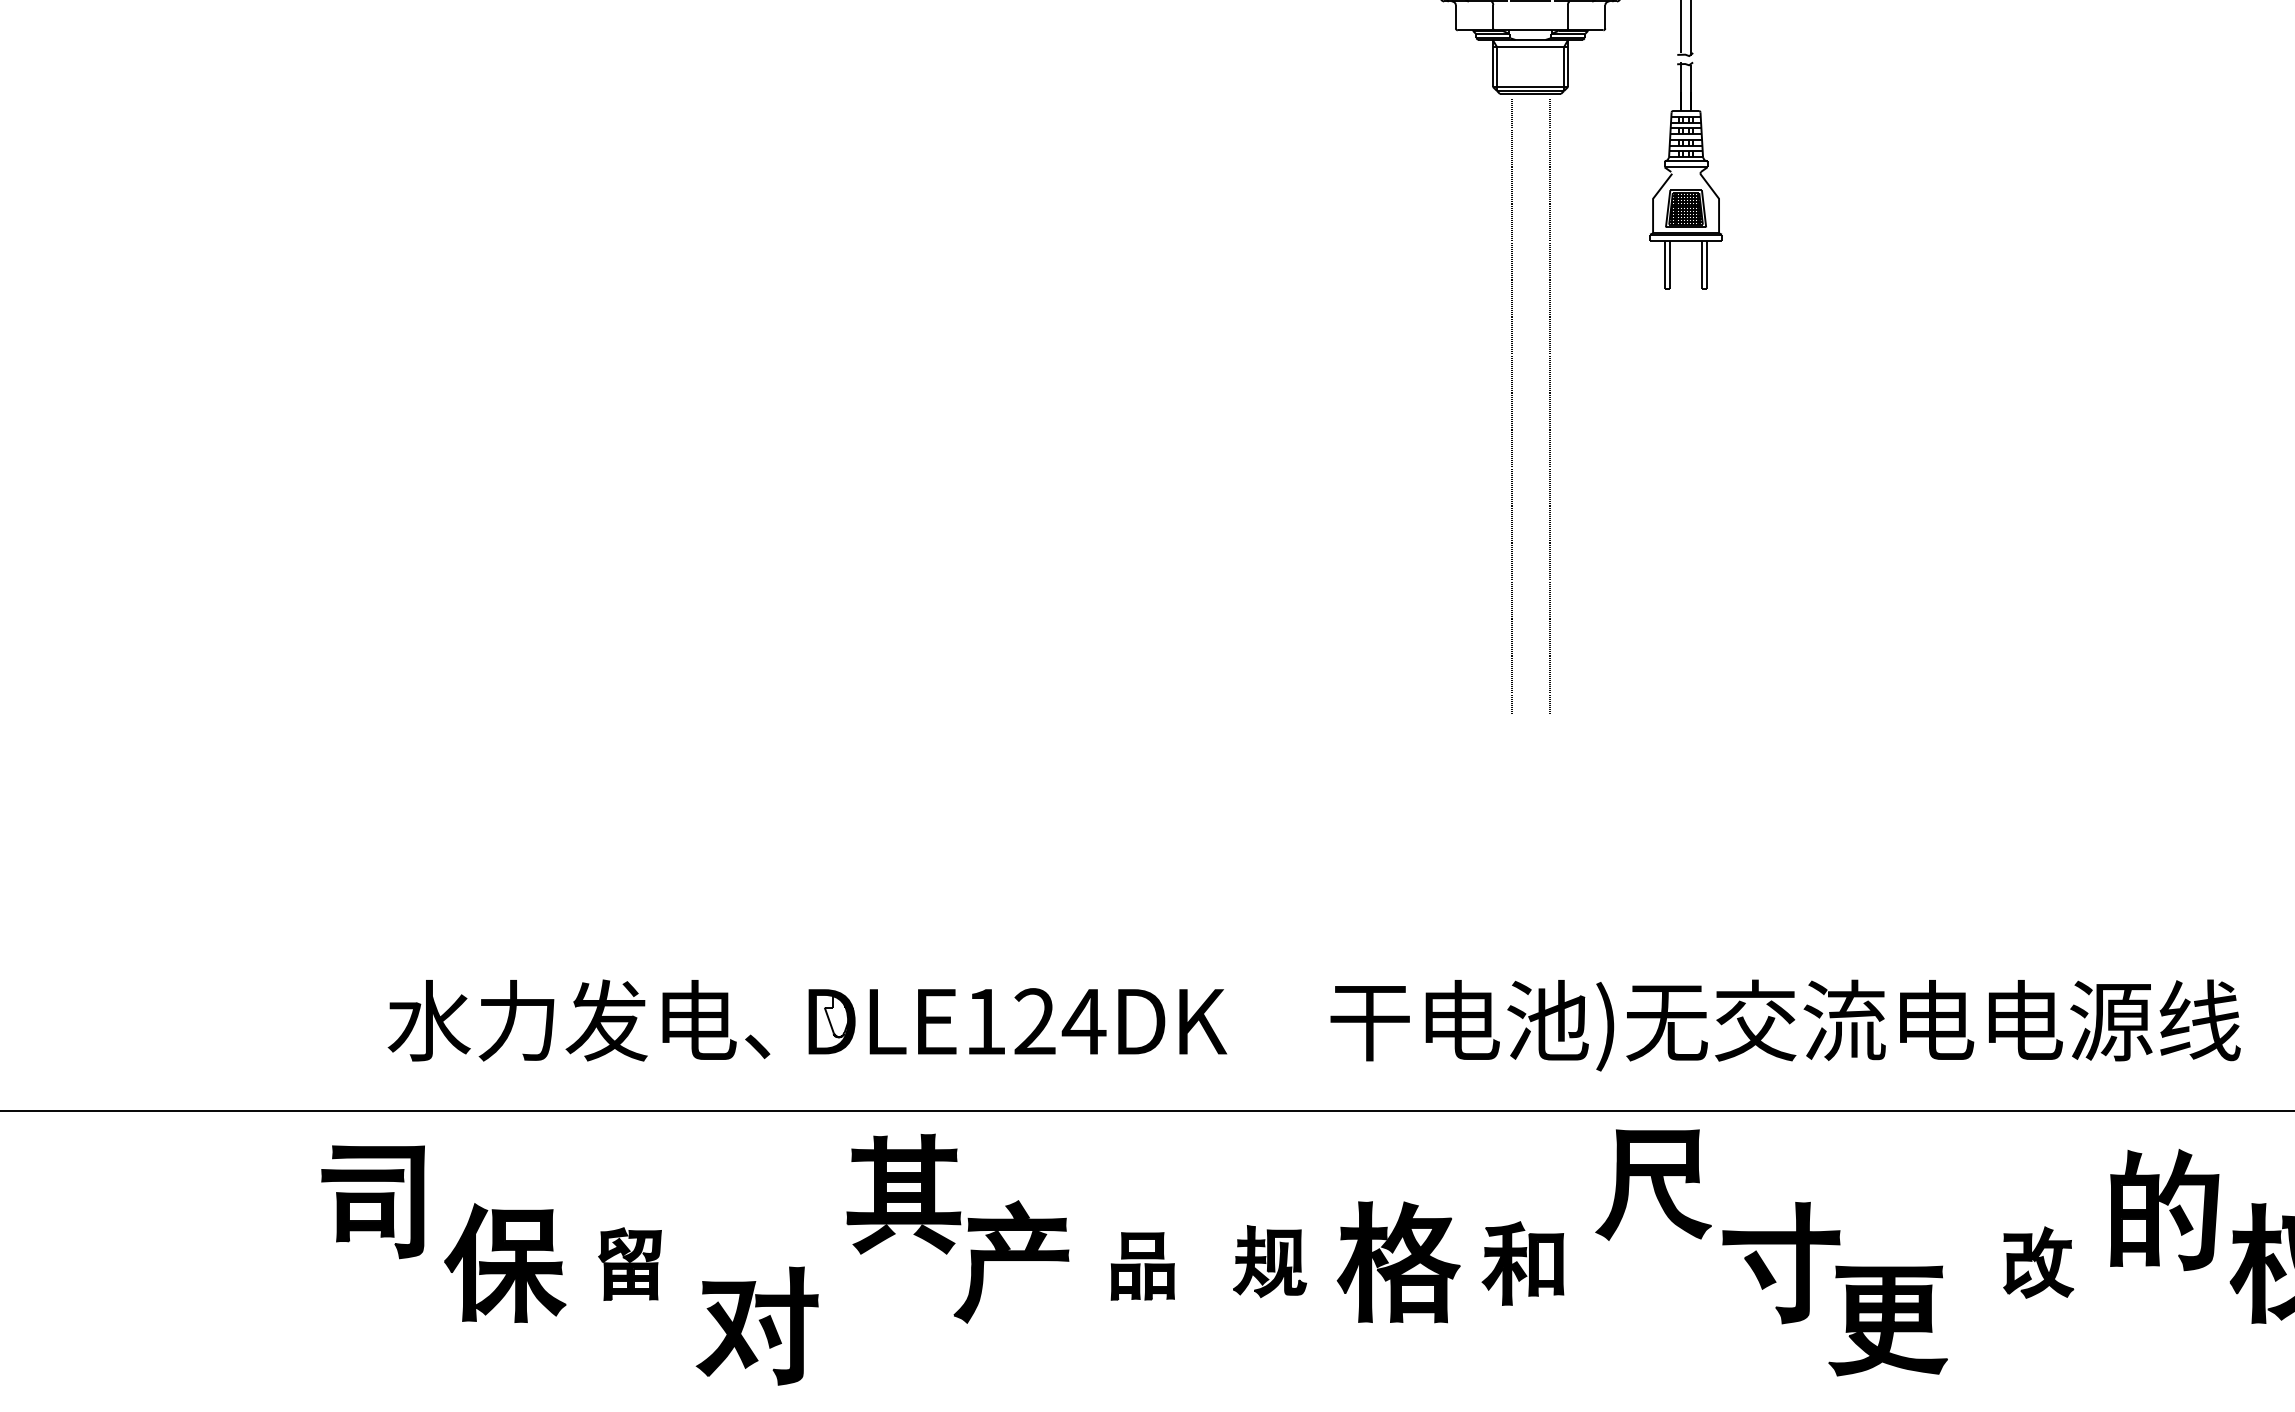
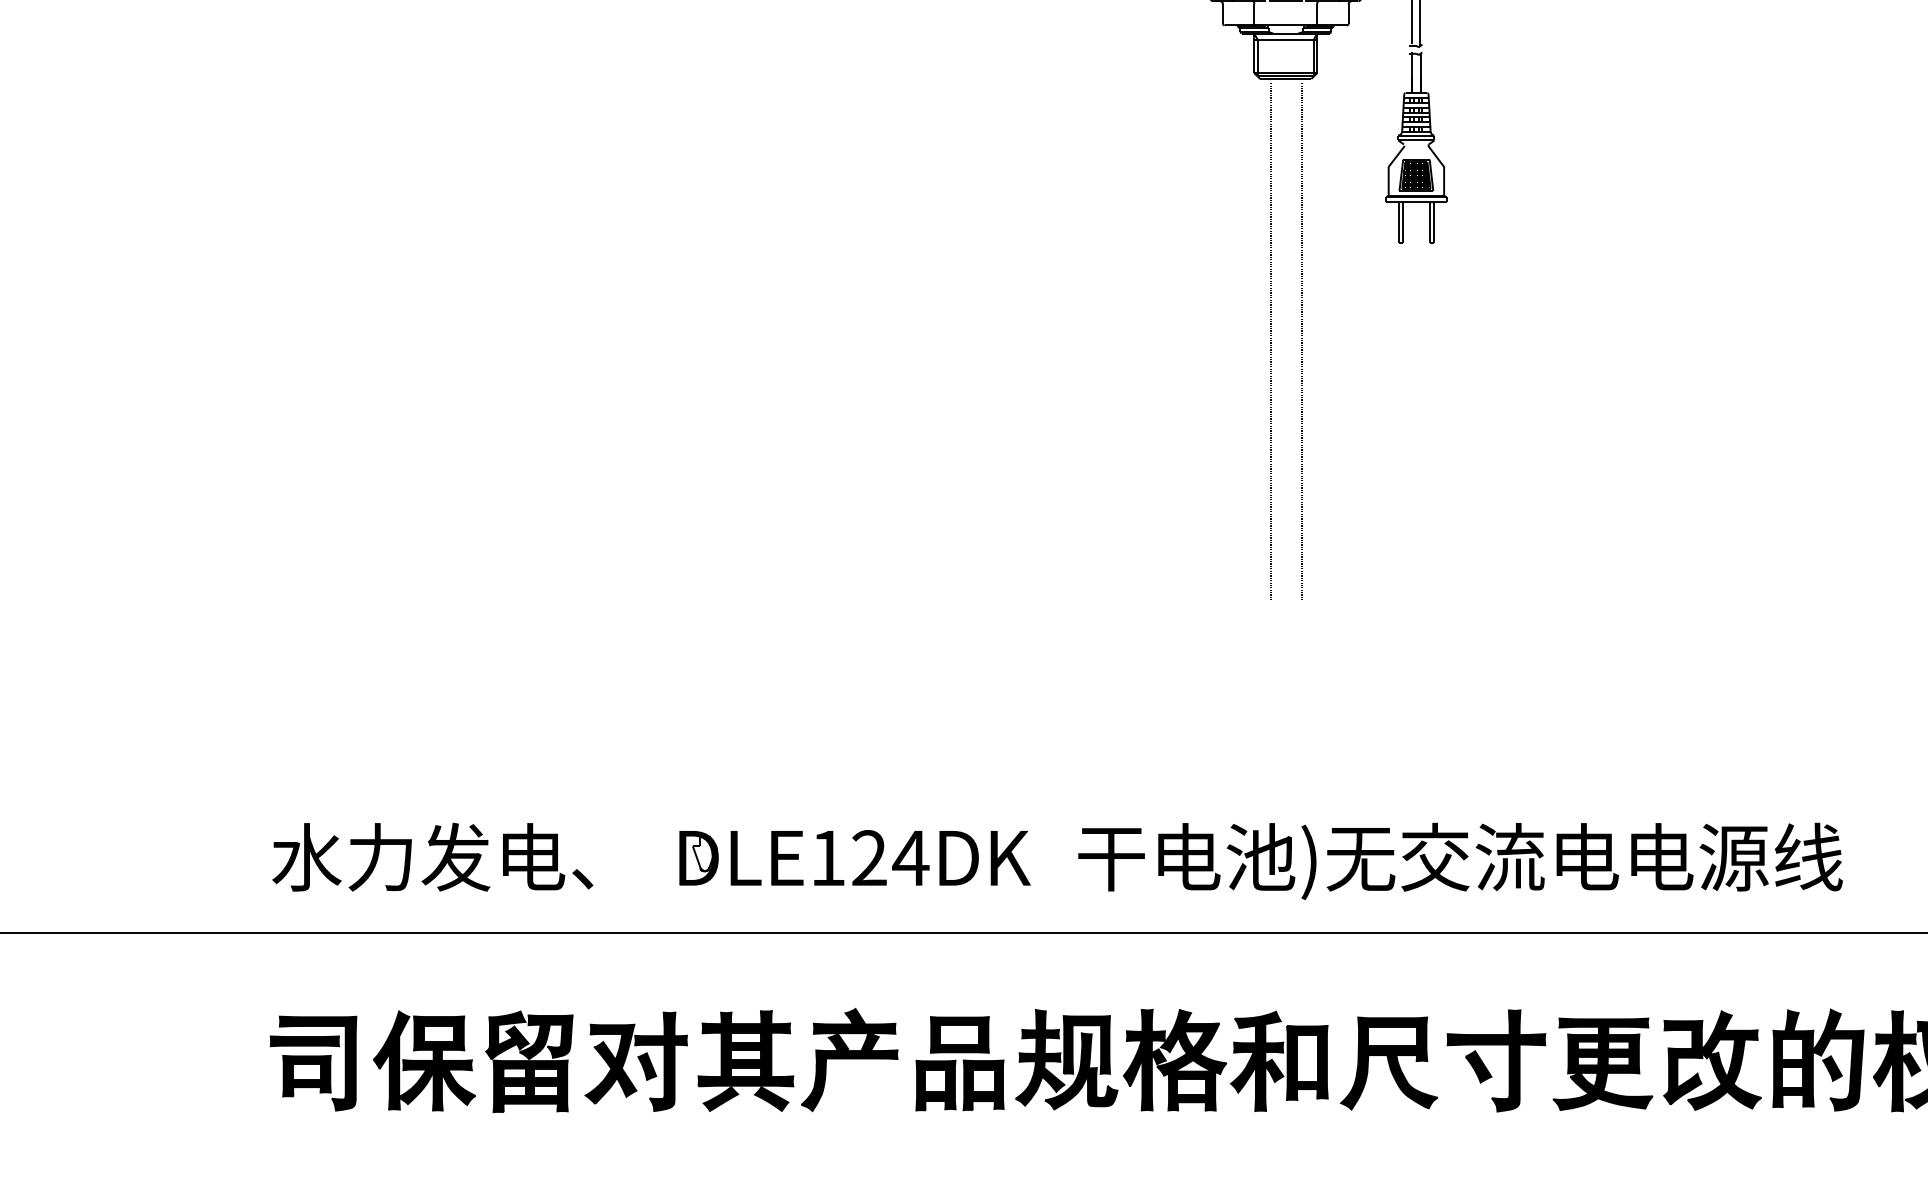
text: (578, 1020) -> (432, 857), moved
text: (1785, 1025) -> (1460, 861), moved
part: (1653, 1184) -> (1389, 1062), moved
part: (903, 1193) -> (745, 1060), moved
part: (372, 1202) -> (313, 1063), moved
part: (2164, 1210) -> (1818, 1060), moved
part: (1269, 1261) -> (1066, 1059), size x1.67
part: (2038, 1262) -> (1712, 1060), size x1.67
part: (629, 1263) -> (528, 1061), size x1.67
part: (1522, 1263) -> (1279, 1061), size x1.43
part: (1142, 1266) -> (959, 1063), size x1.67
part: (1887, 1320) -> (1602, 1063), moved
part: (756, 1325) -> (635, 1061), moved

